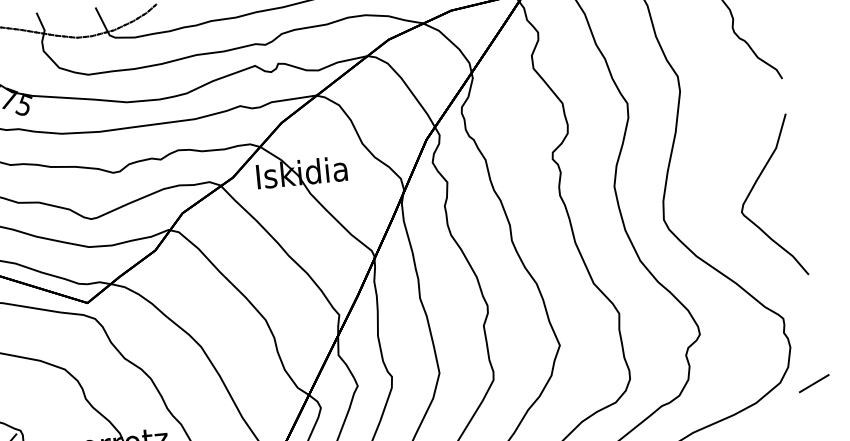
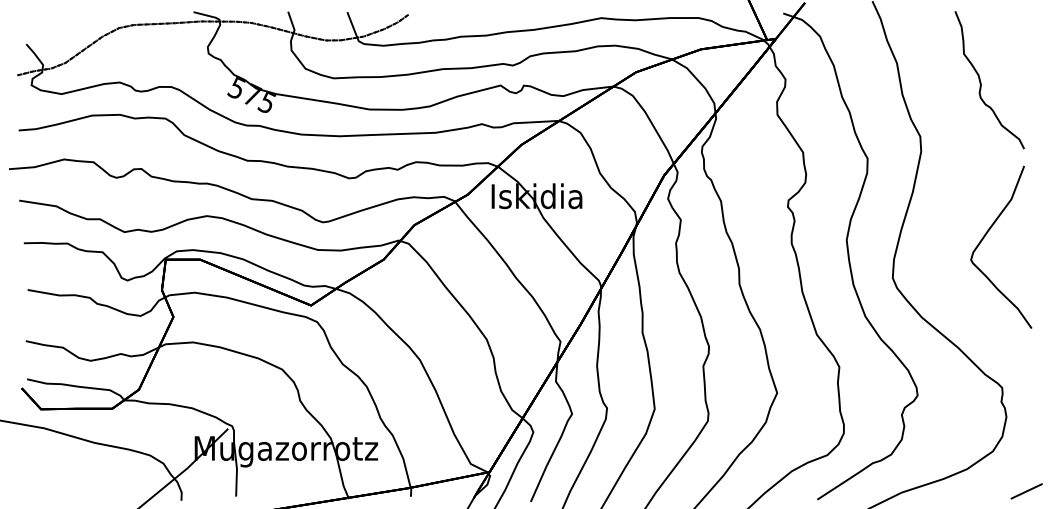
curve: (754, 186) -> (986, 235), moved
line: (814, 383) -> (1026, 491), moved

